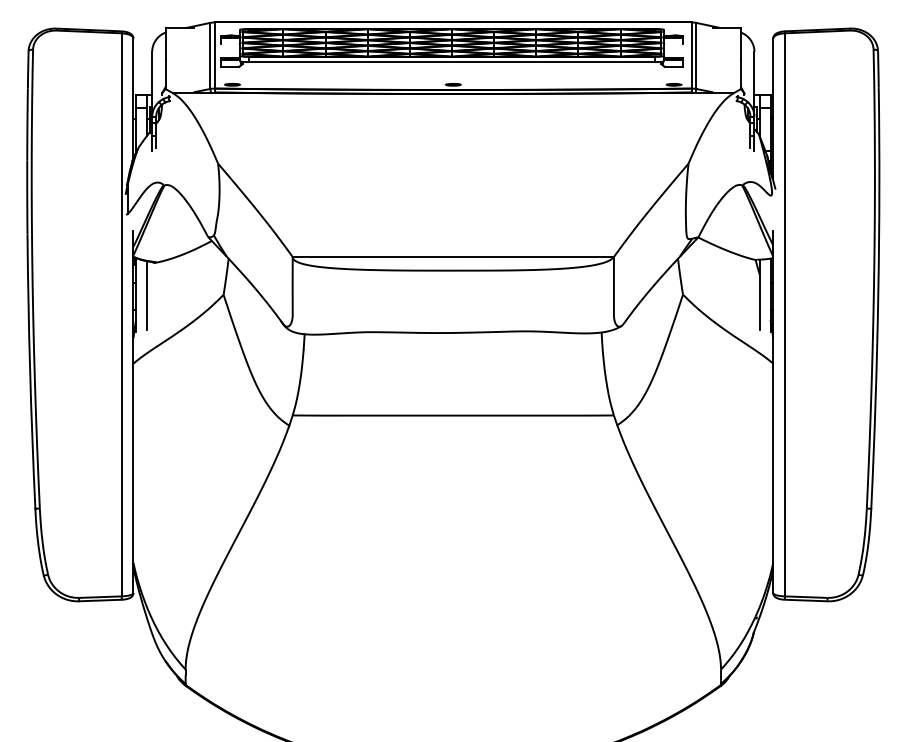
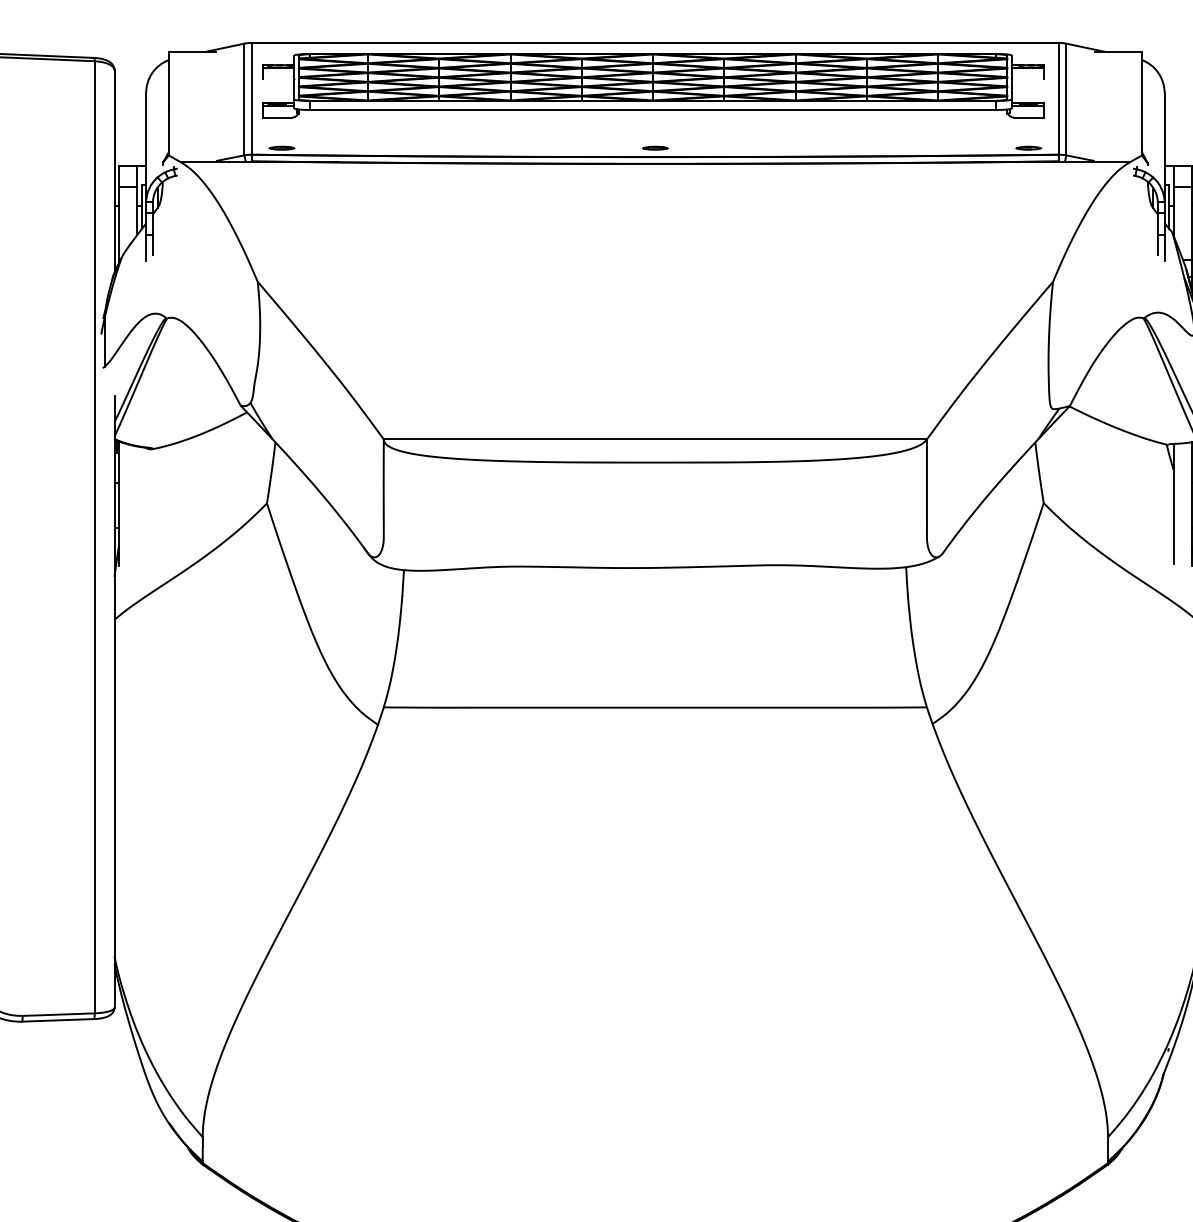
line: (146, 295) -> (136, 504), removed

